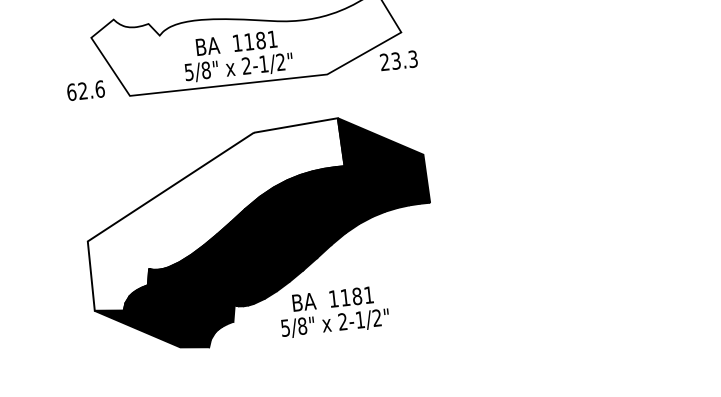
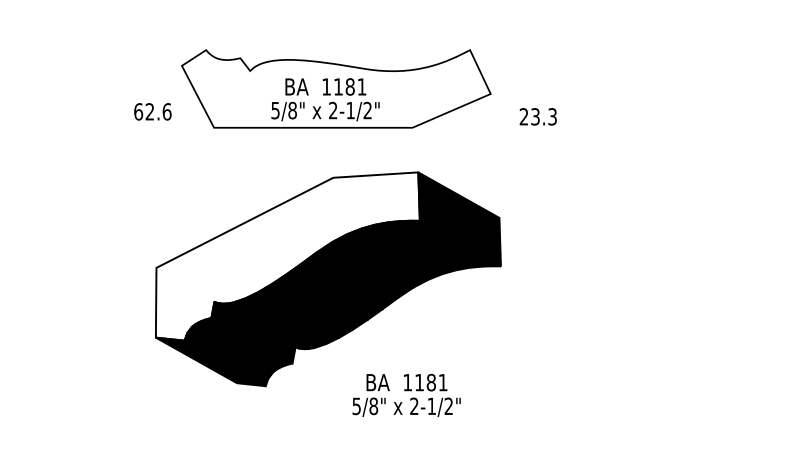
text: (398, 60) -> (537, 116), moved
text: (85, 90) -> (152, 111), moved
text: (333, 310) -> (406, 394), moved

